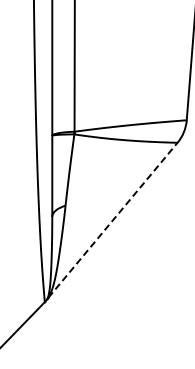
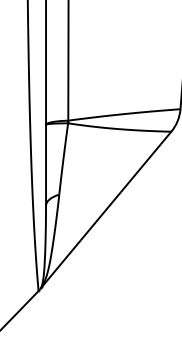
line: (112, 220) -> (106, 209), dashed -> solid

